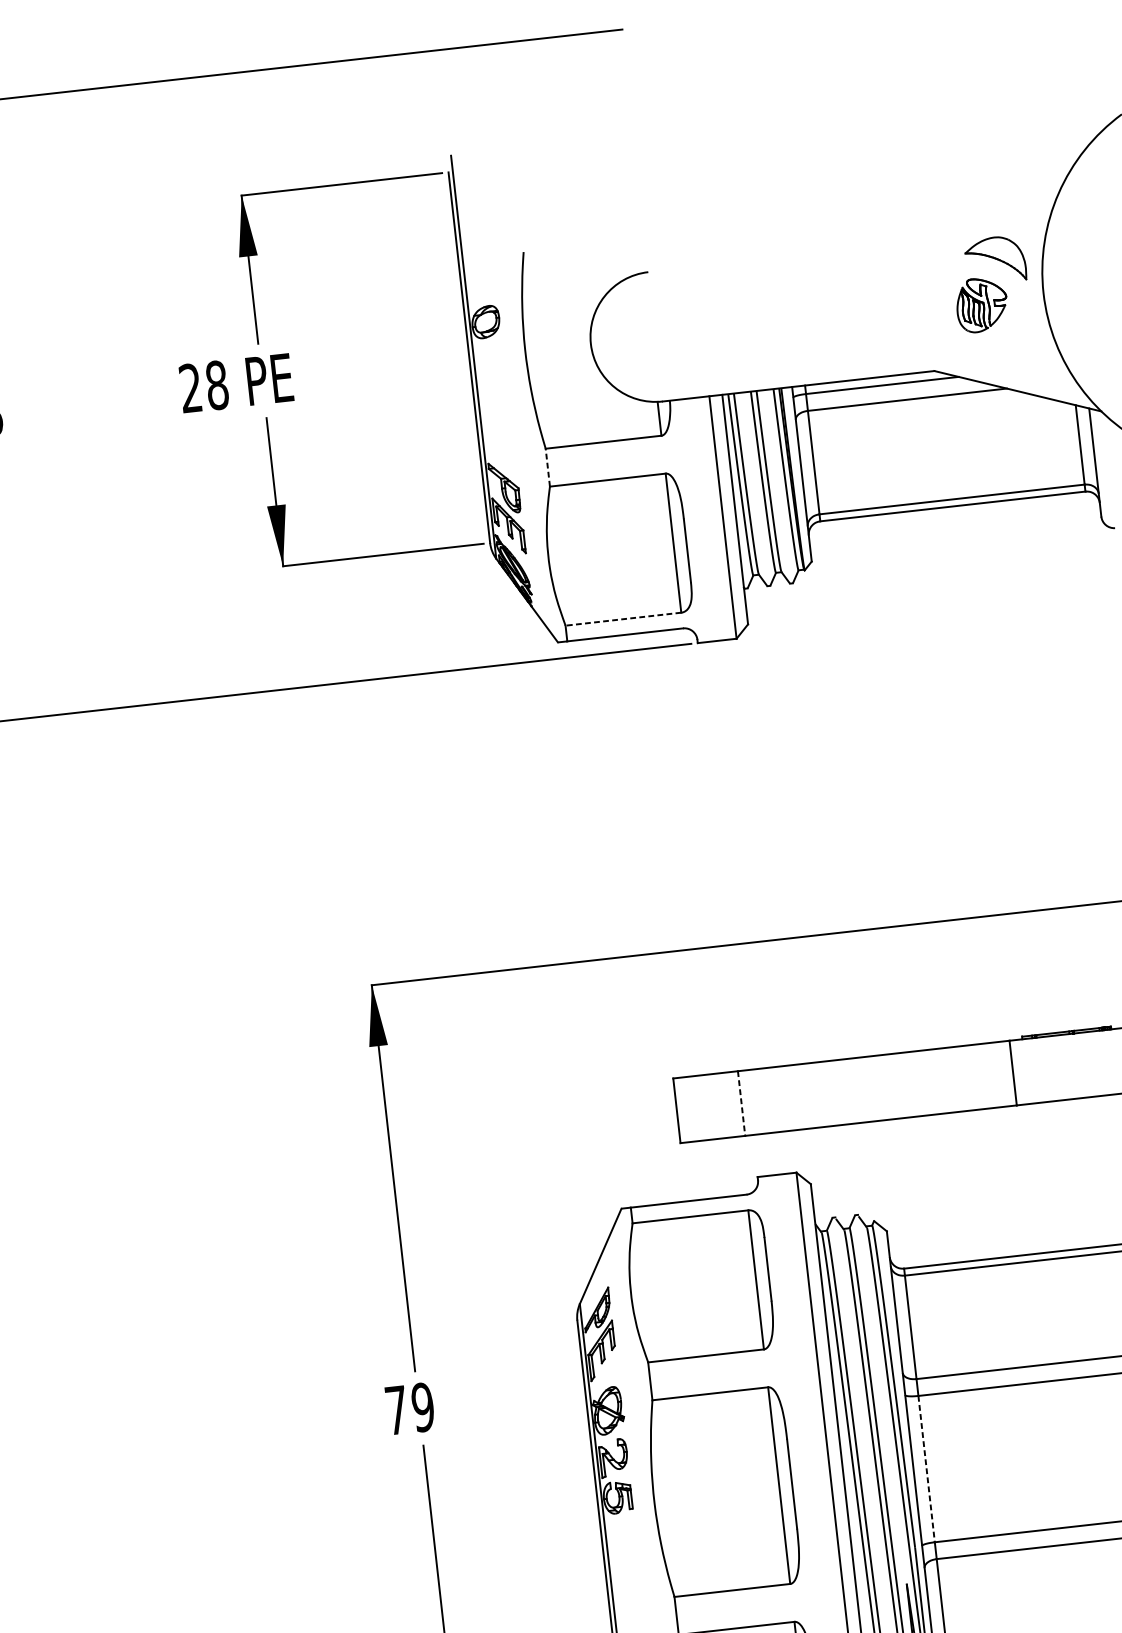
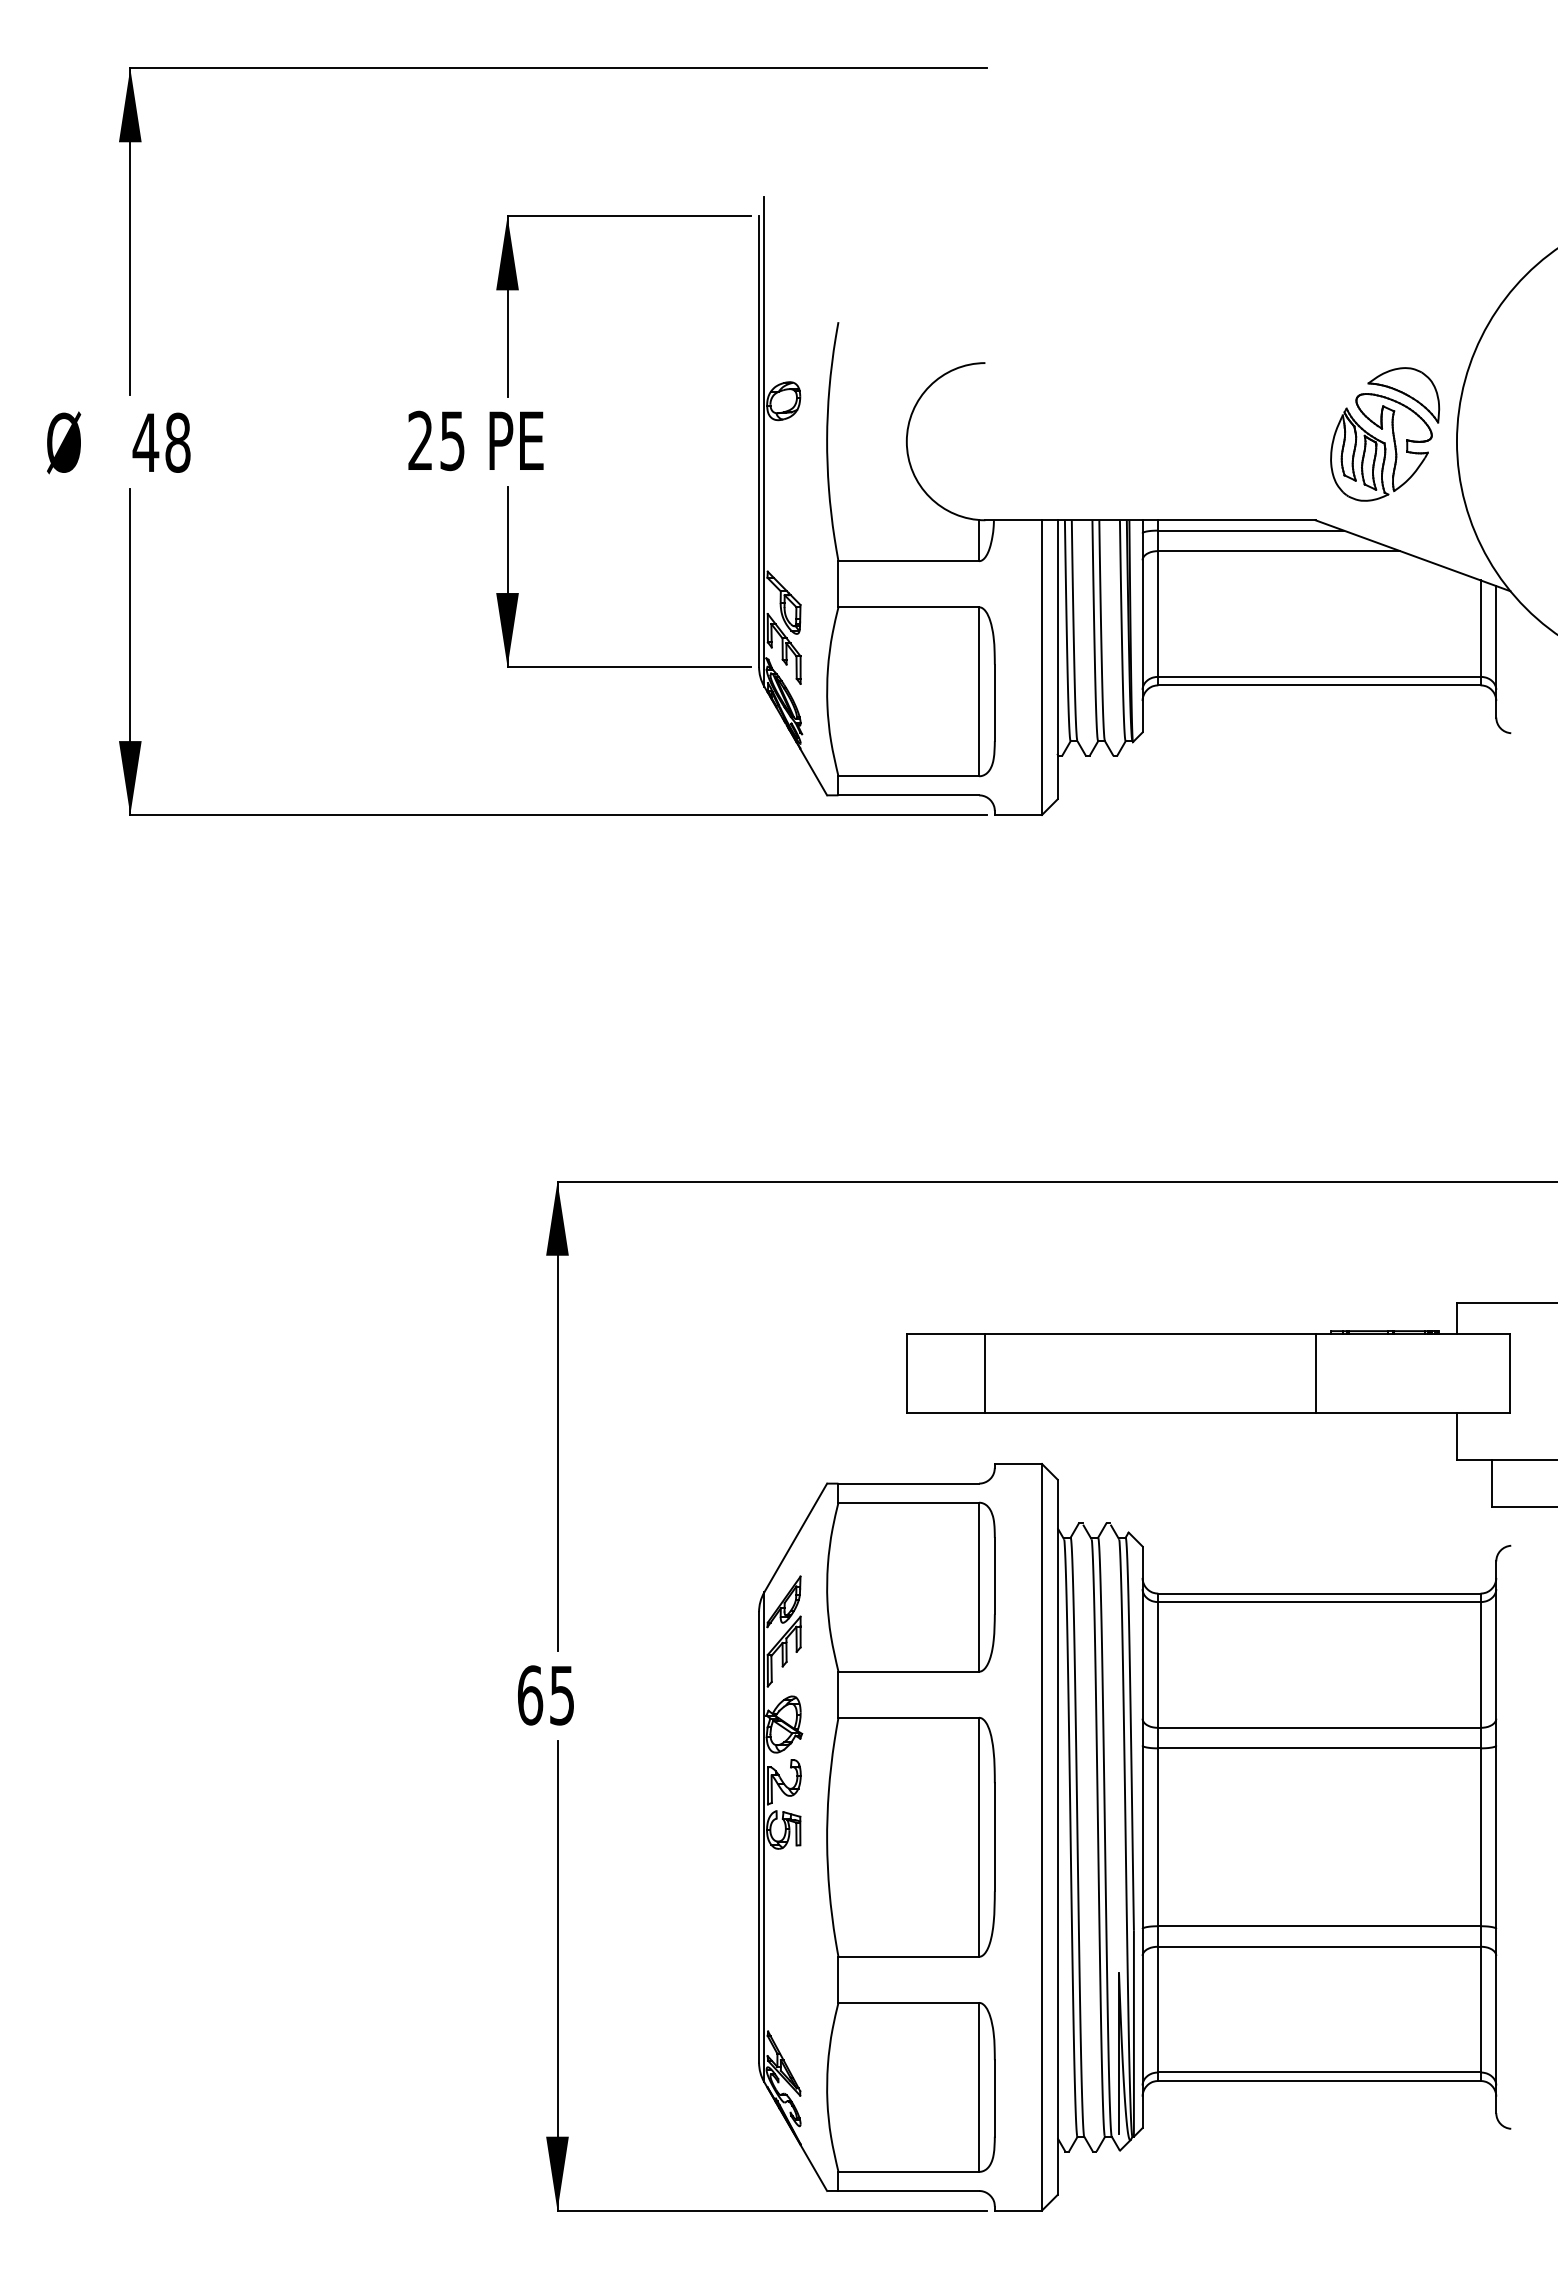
part: (981, 305) -> (1381, 447), size x1.67
text: (217, 385) -> (452, 440), 28 -> 25
line: (547, 467) -> (838, 583), dashed -> solid
line: (623, 619) -> (908, 776), dashed -> solid
line: (741, 1104) -> (985, 1374), dashed -> solid
text: (410, 1408) -> (546, 1695), 79 -> 65
line: (926, 1469) -> (1158, 1837), dashed -> solid

